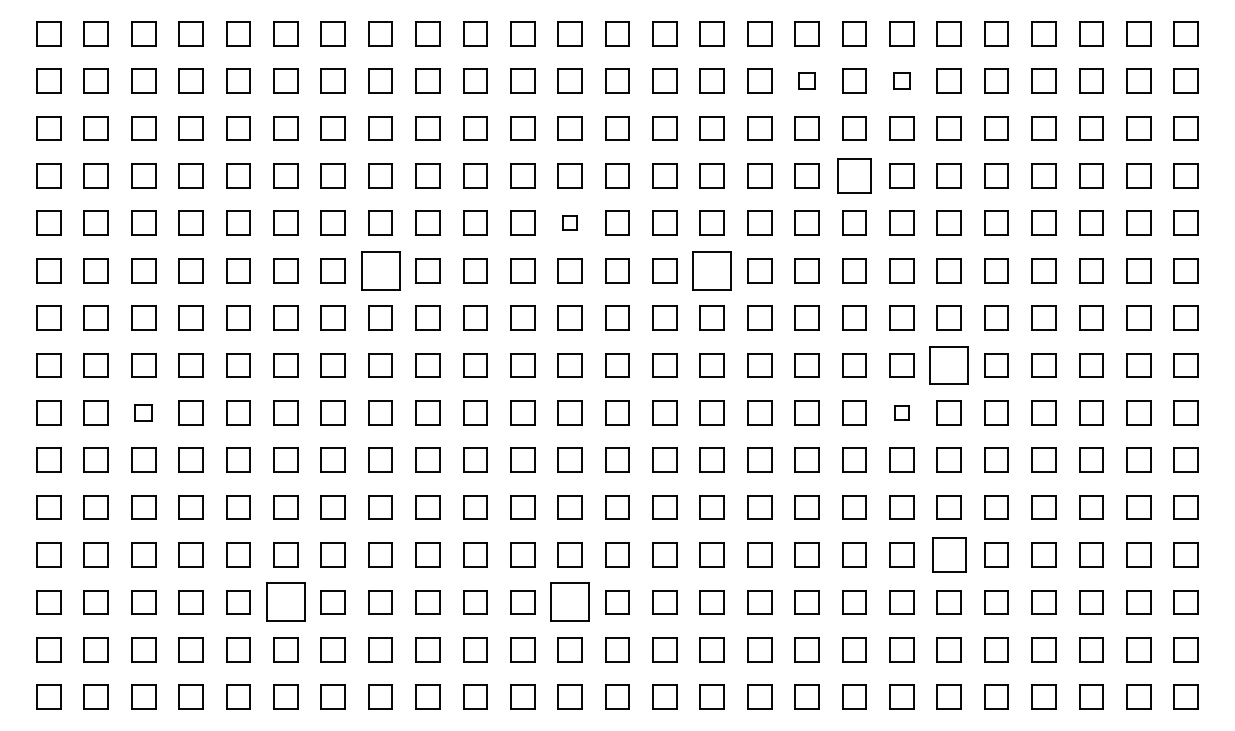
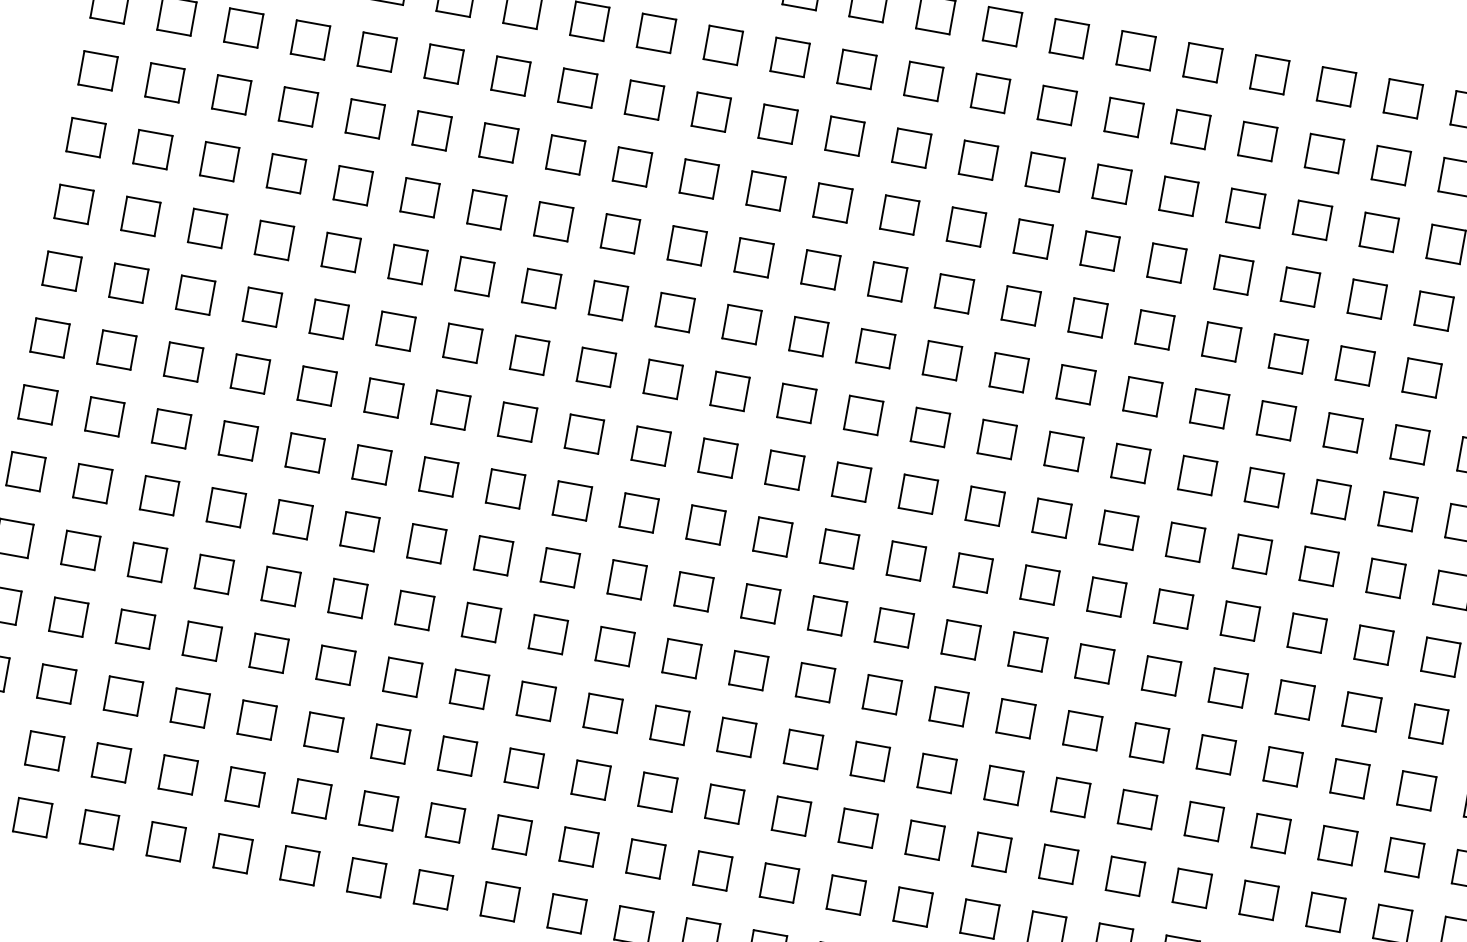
part: (806, 80) -> (1190, 128), size x1.43
part: (901, 80) -> (1324, 152), size x1.43
part: (854, 175) -> (1233, 274), size x0.71
part: (569, 222) -> (820, 268), size x1.67
part: (380, 270) -> (541, 288), size x0.62
part: (711, 270) -> (1008, 372), size x0.62
part: (948, 365) -> (1318, 566), size x0.62
part: (143, 412) -> (171, 428), size x1.43
part: (901, 412) -> (1240, 620), size x1.67
part: (948, 554) -> (1270, 832), size x0.71
part: (285, 602) -> (323, 732), size x0.62
part: (569, 602) -> (723, 804), size x0.62

